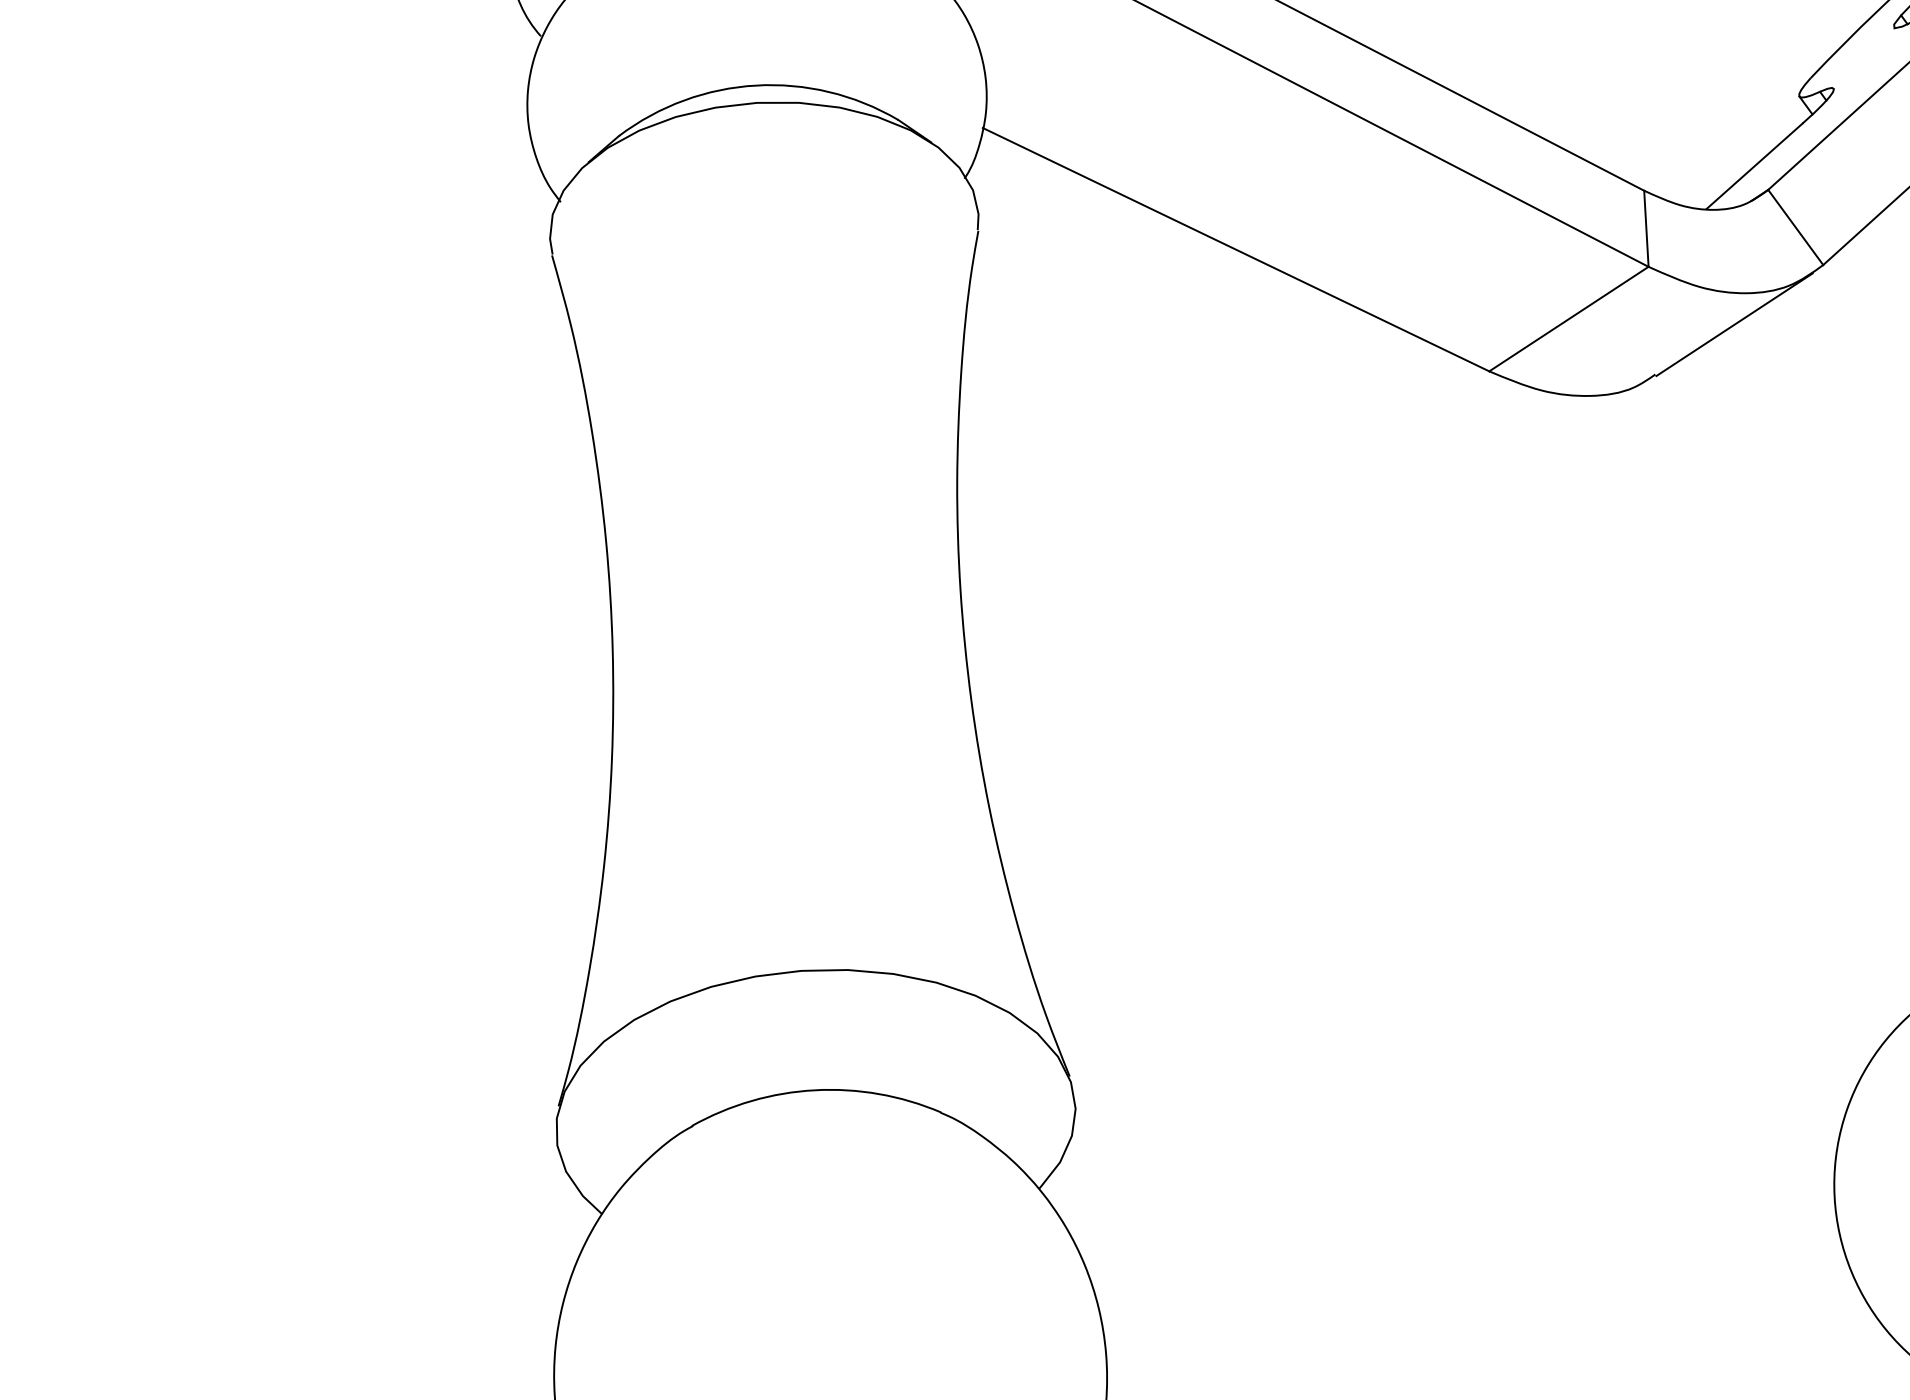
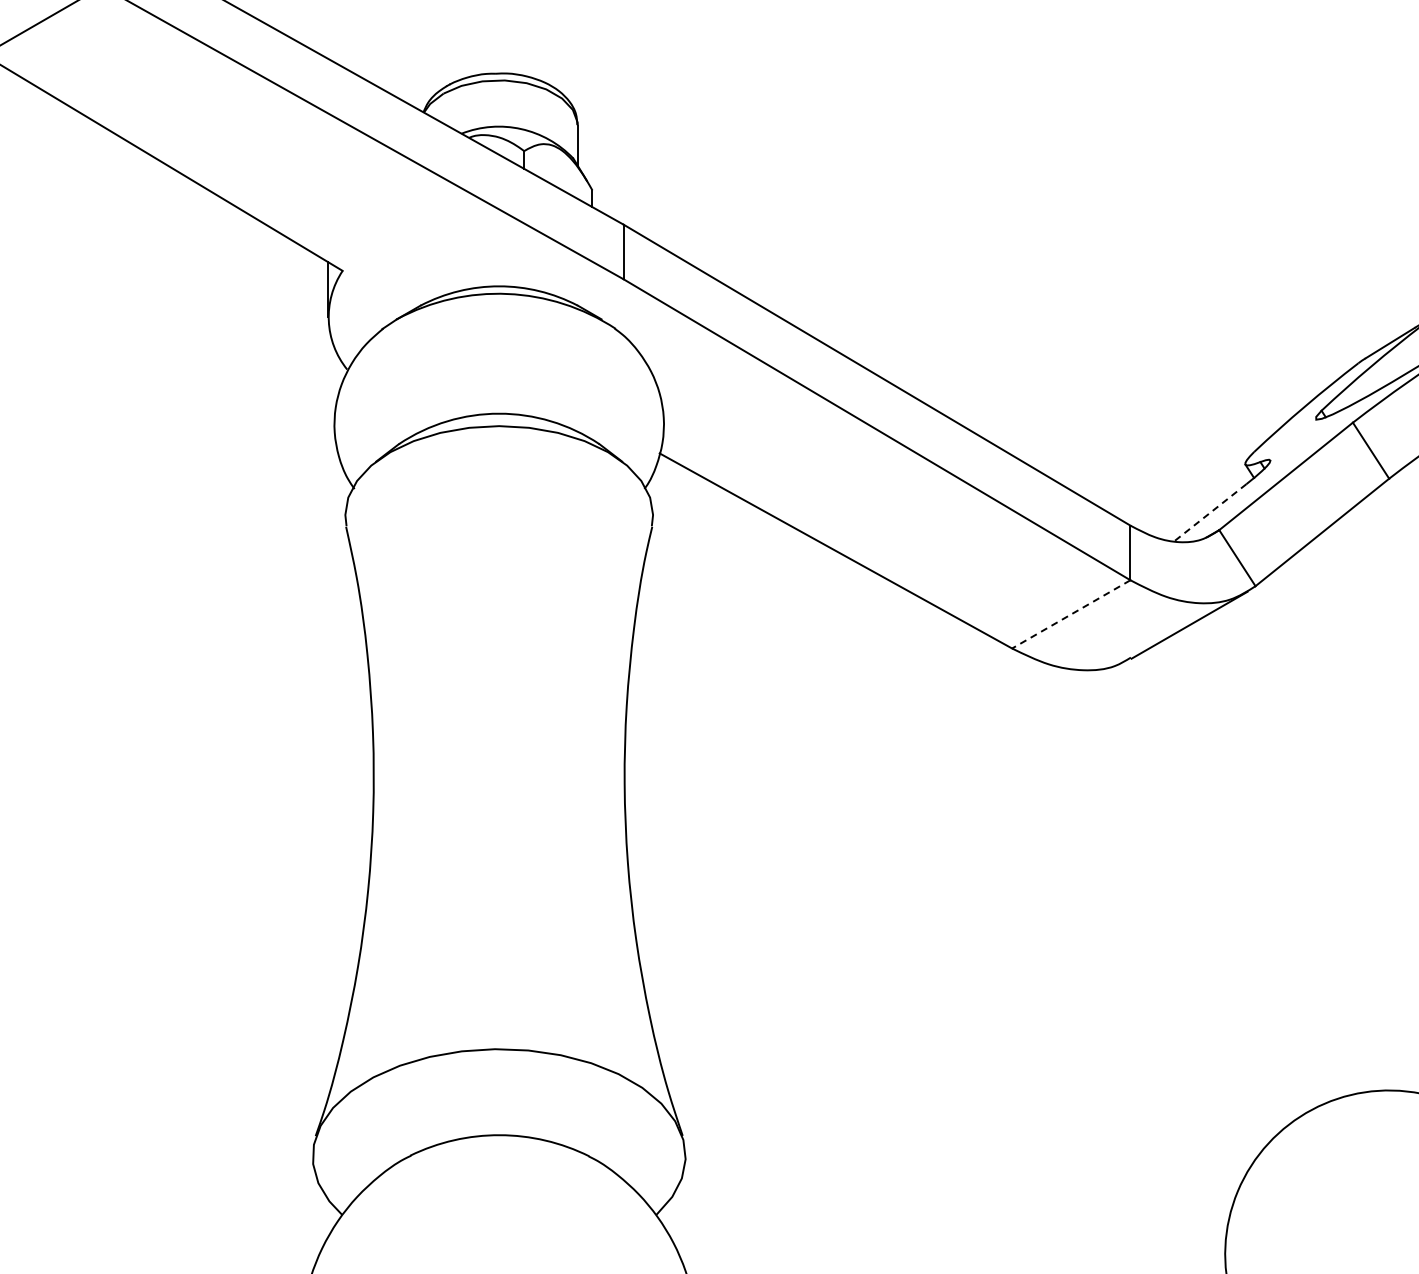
line: (1754, 166) -> (1210, 512), solid -> dashed
line: (1567, 319) -> (1070, 614), solid -> dashed

